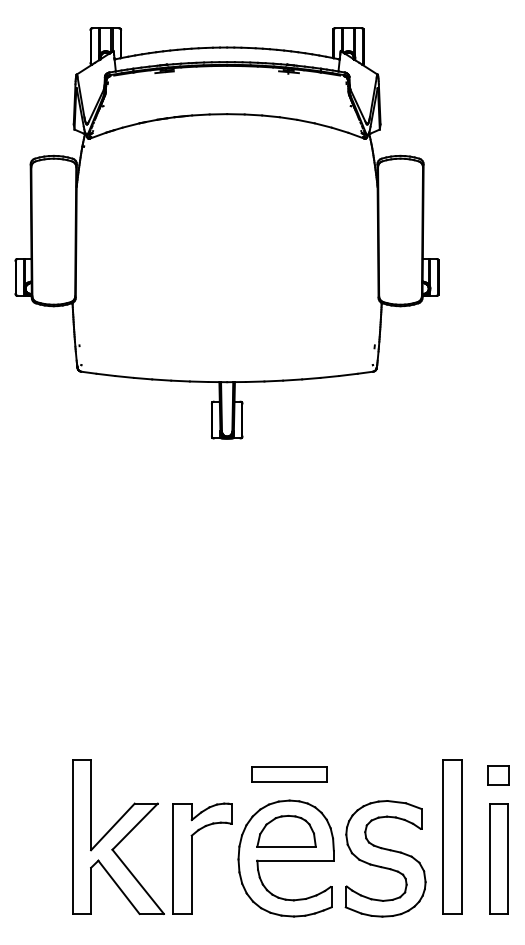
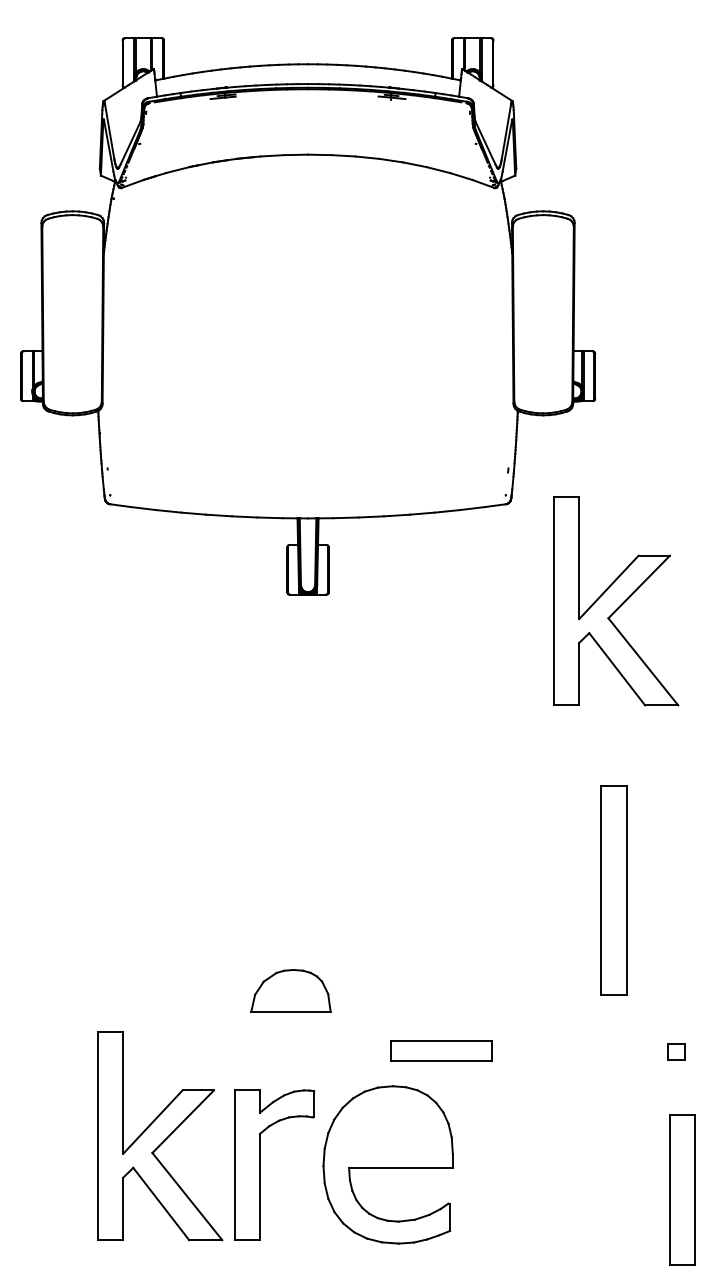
part: (454, 442) -> (616, 600), added
part: (289, 774) -> (441, 1050), moved
part: (498, 775) -> (676, 1052), size x0.6
part: (286, 831) -> (290, 991), moved
part: (452, 836) -> (613, 889), moved
part: (385, 858) -> (522, 1164), removed
part: (498, 858) -> (681, 1189), moved

